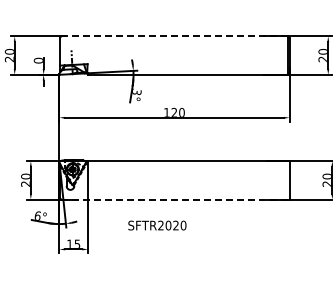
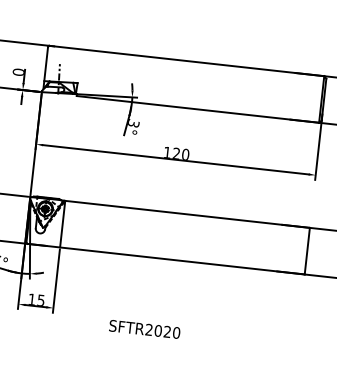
line: (174, 36) -> (186, 61), dashed -> solid
line: (175, 199) -> (166, 259), dashed -> solid
text: (157, 225) -> (144, 329), moved

